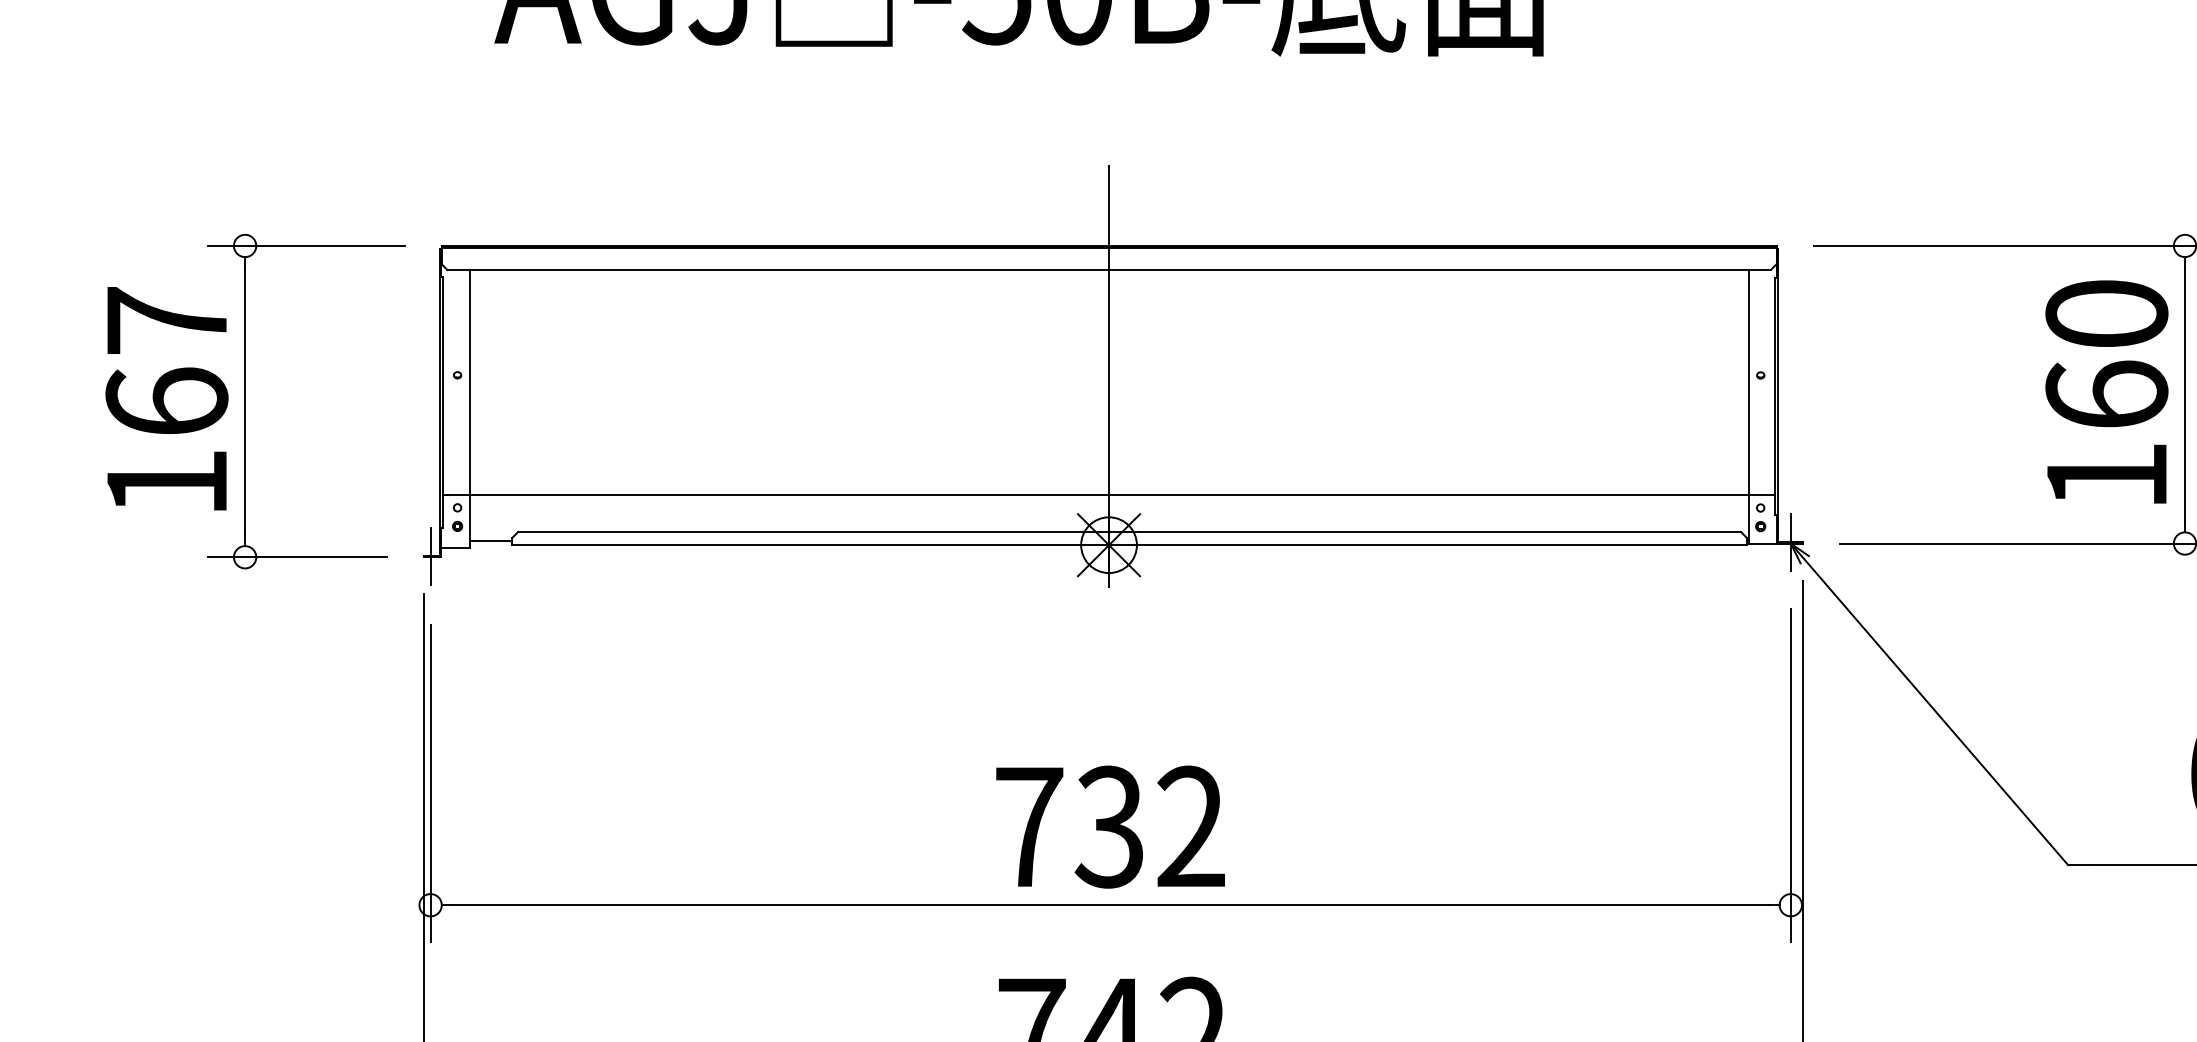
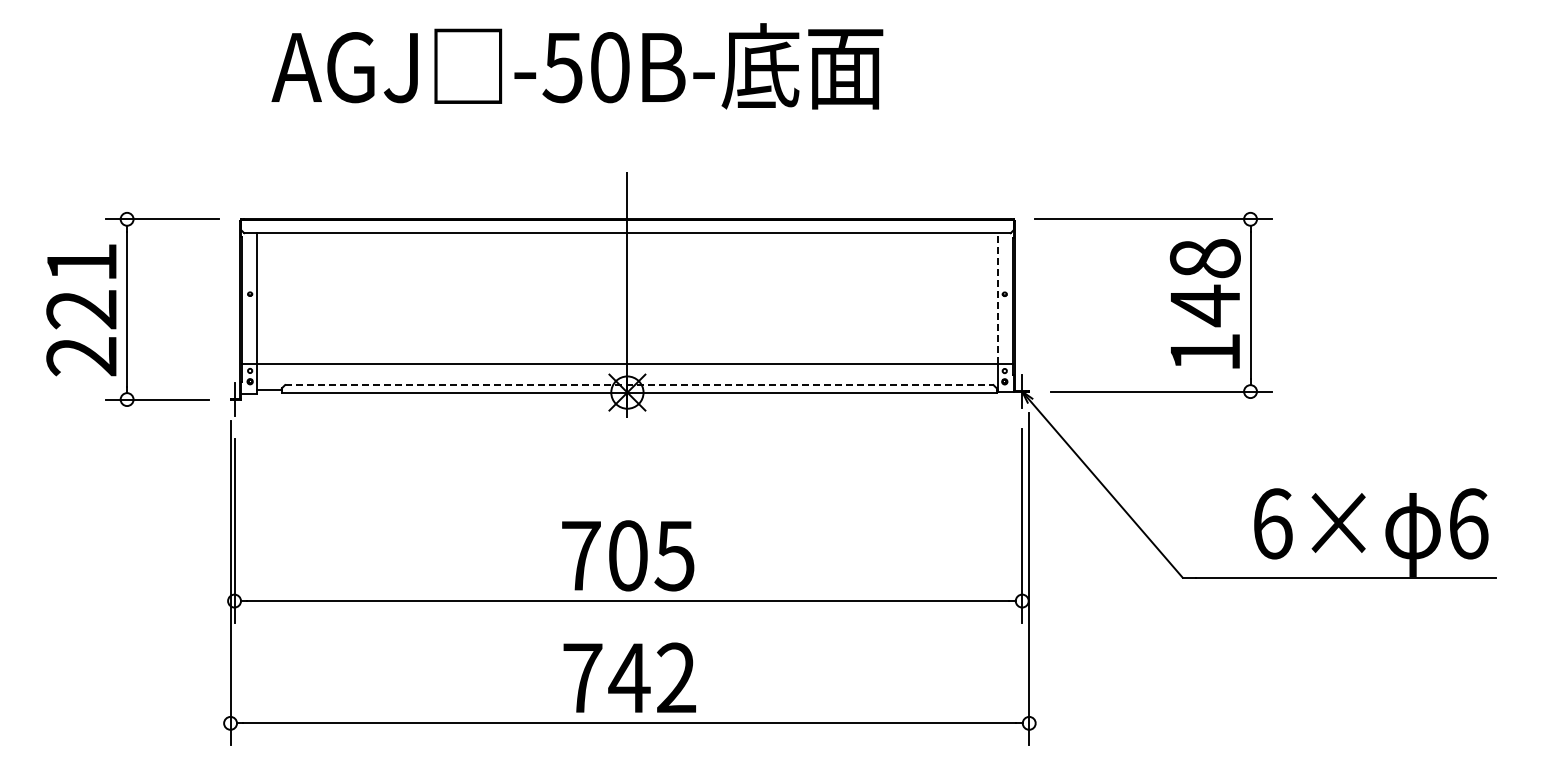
text: (2105, 356) -> (1204, 283), 160 -> 148
line: (1748, 380) -> (997, 297), solid -> dashed
text: (166, 401) -> (81, 309), 167 -> 221
line: (1129, 532) -> (639, 385), solid -> dashed
text: (1148, 826) -> (650, 555), 732 -> 705

